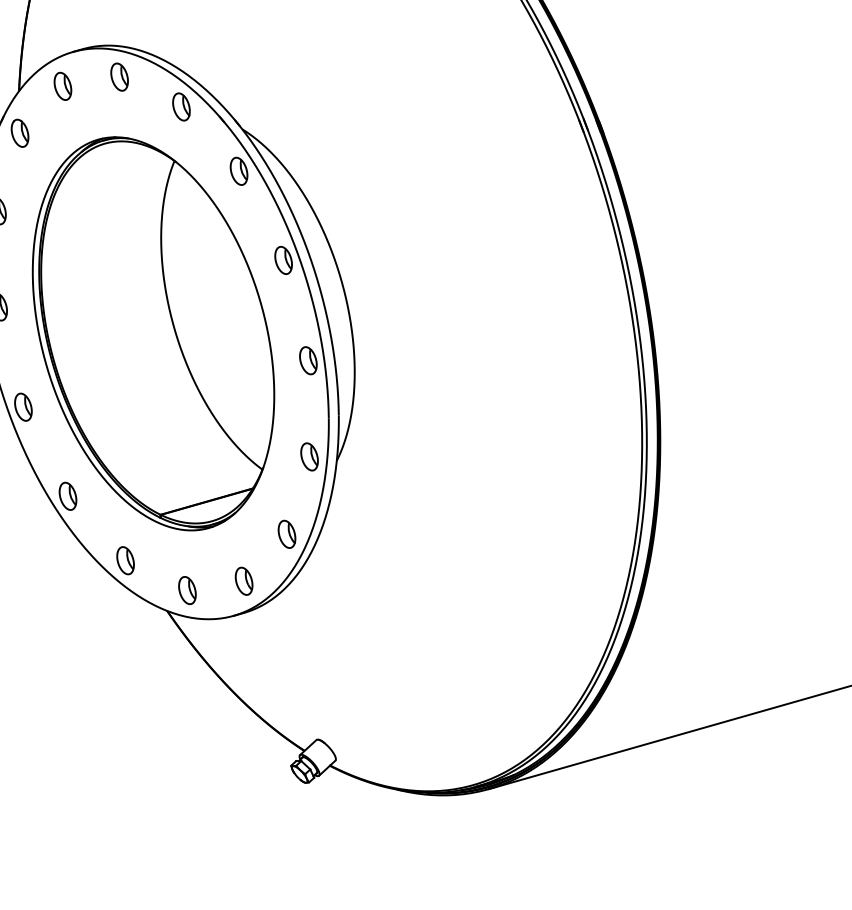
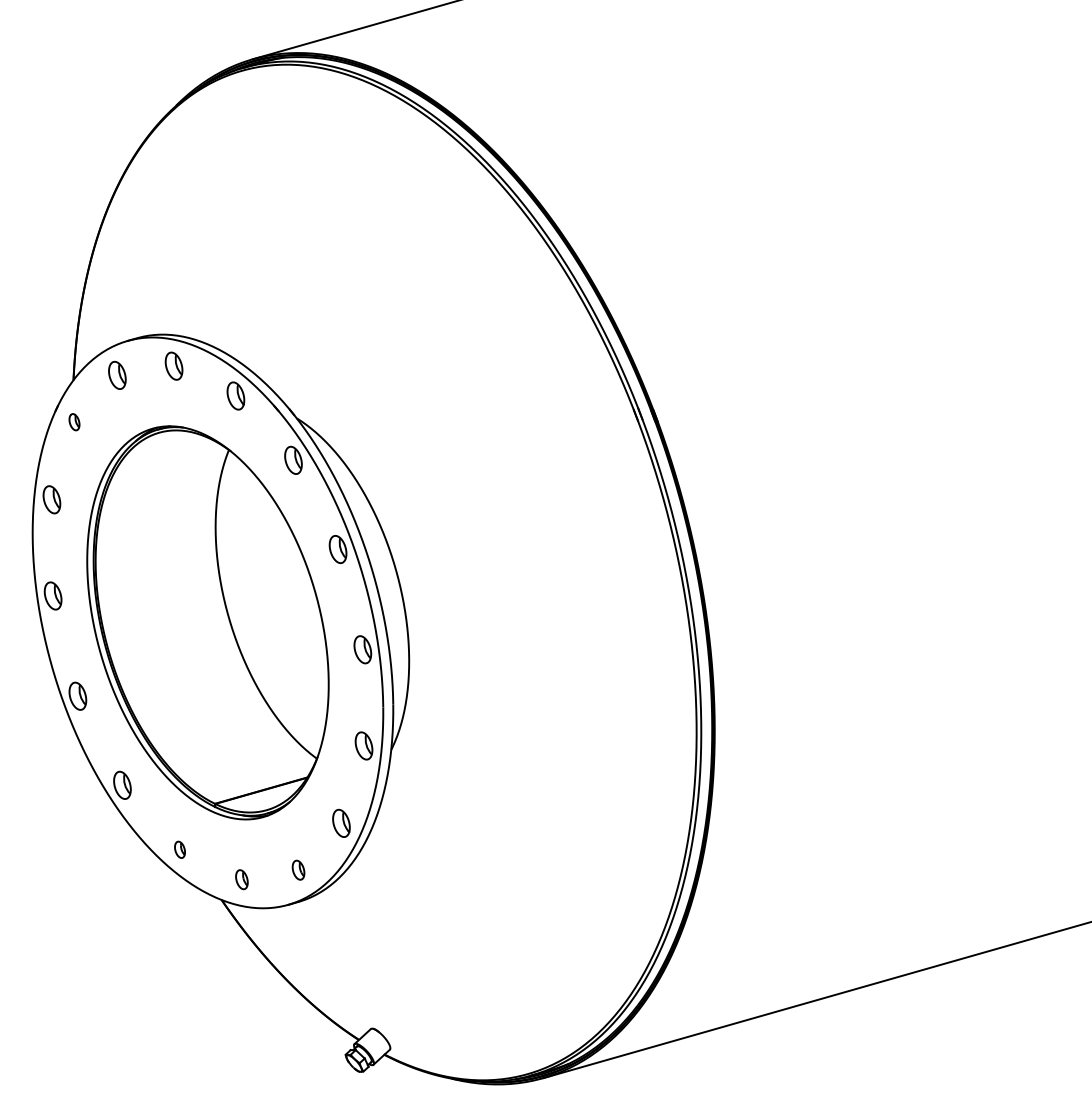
part: (20, 132) -> (74, 421), size x0.6
part: (125, 560) -> (179, 849), size x0.6
part: (244, 580) -> (298, 869), size x0.7
part: (187, 590) -> (241, 879), size x0.7

